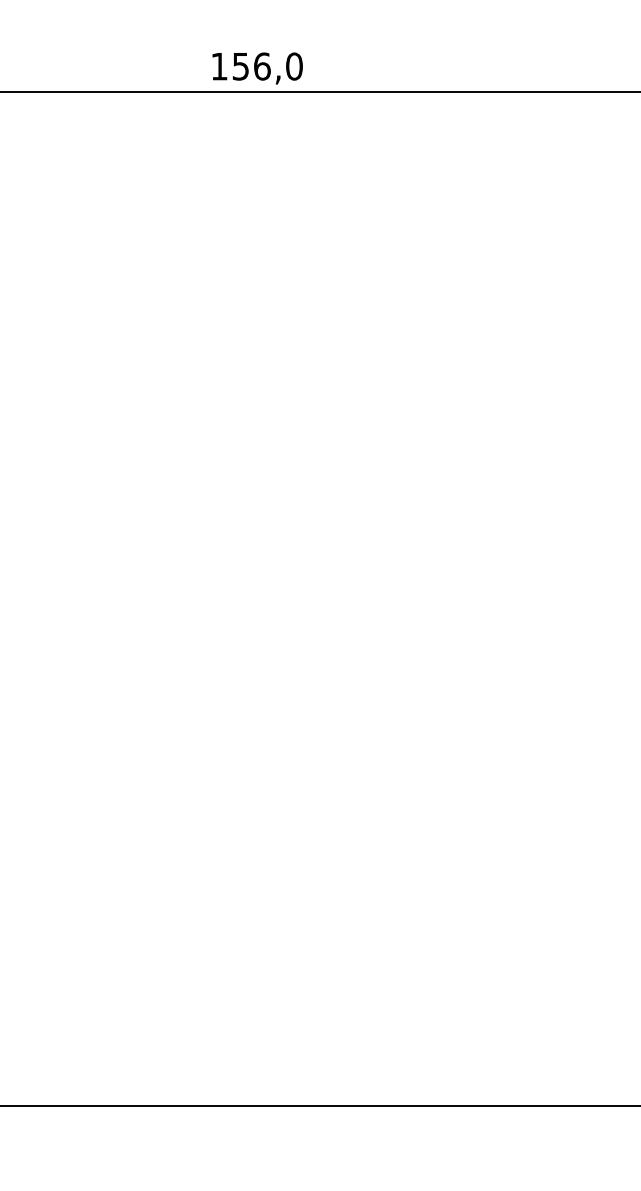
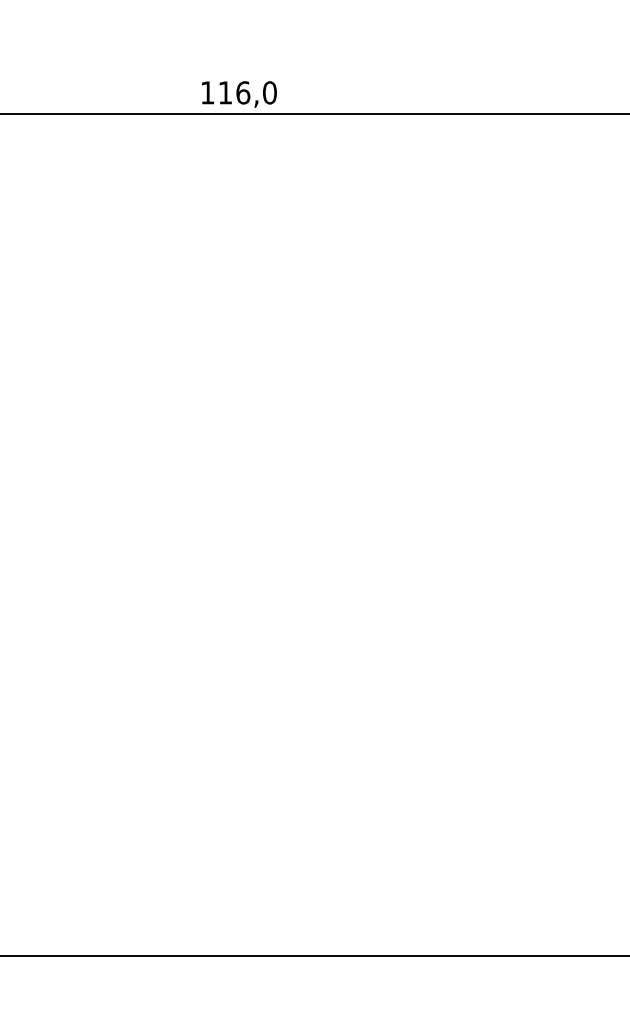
text: (239, 66) -> (224, 92), 156,0 -> 116,0

